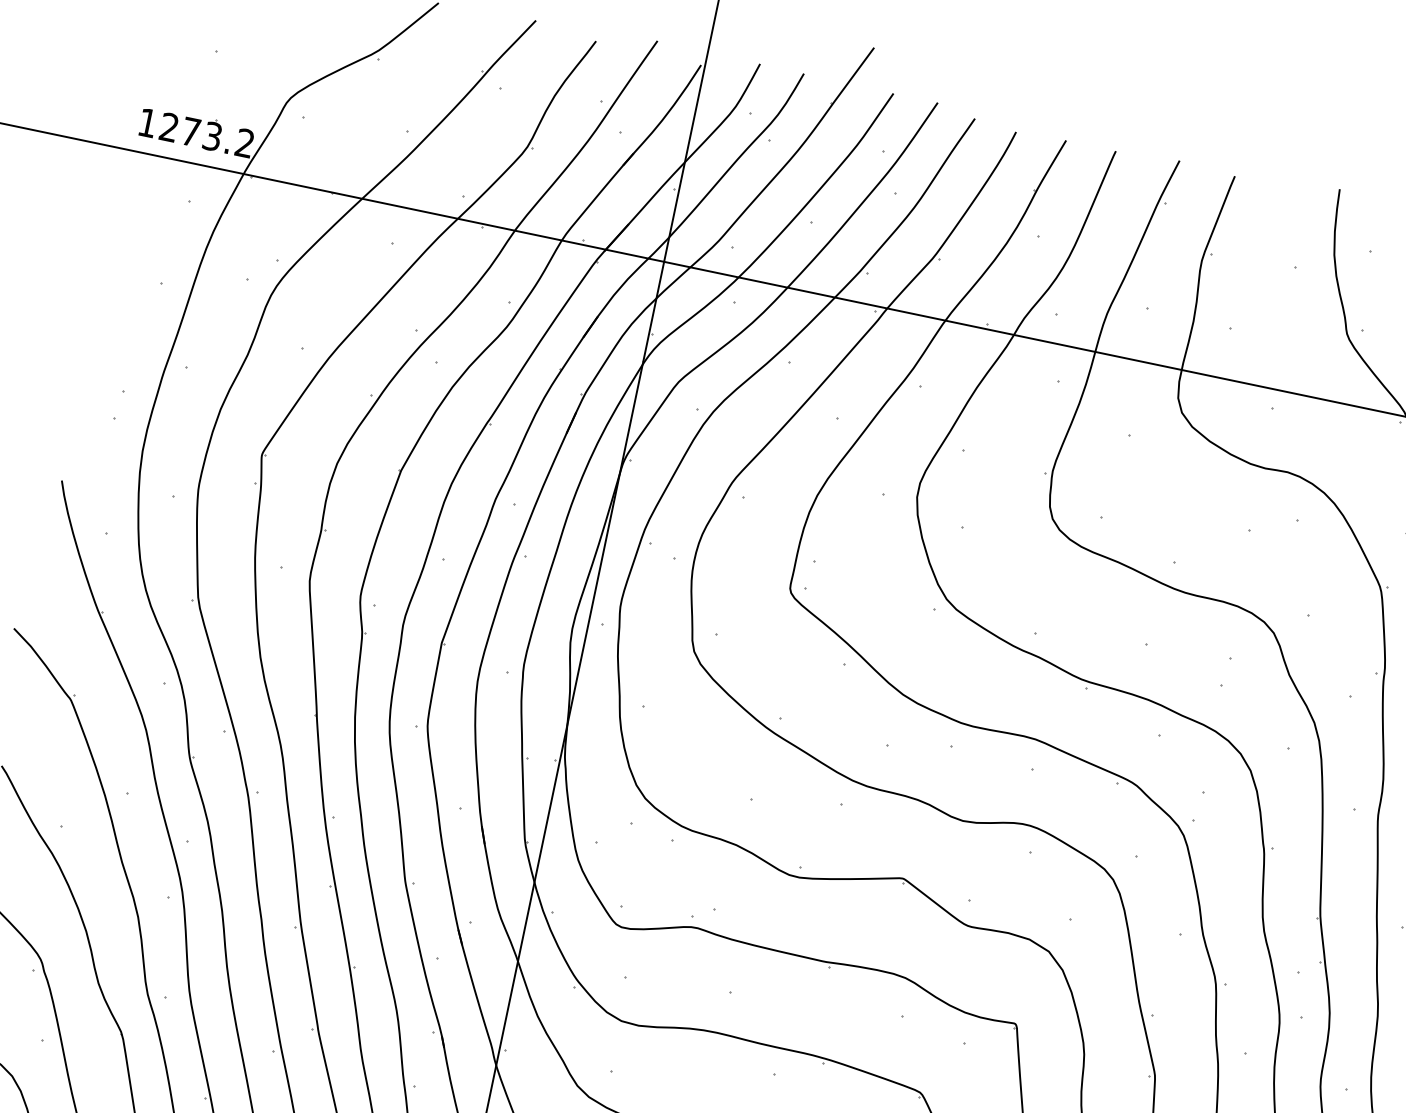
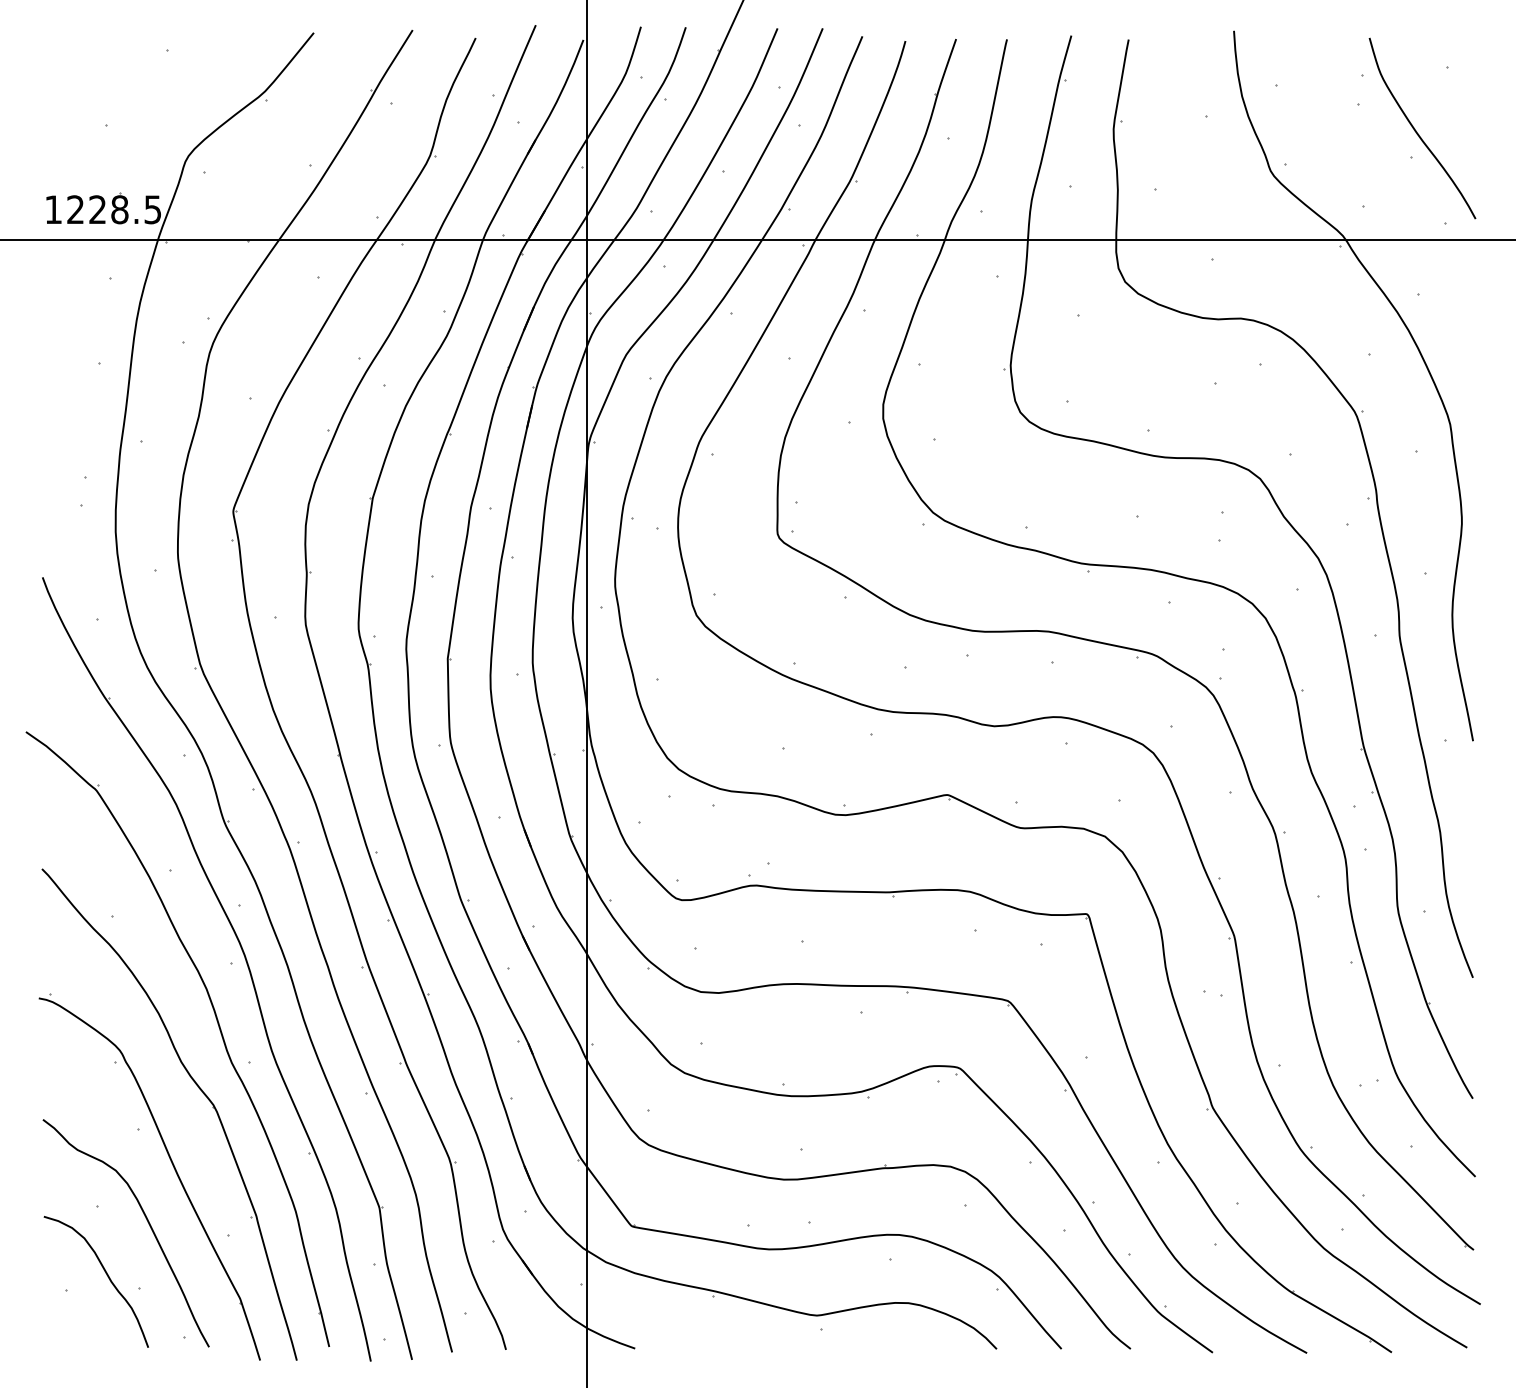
text: (217, 137) -> (124, 209), 1273.2 -> 1228.5

